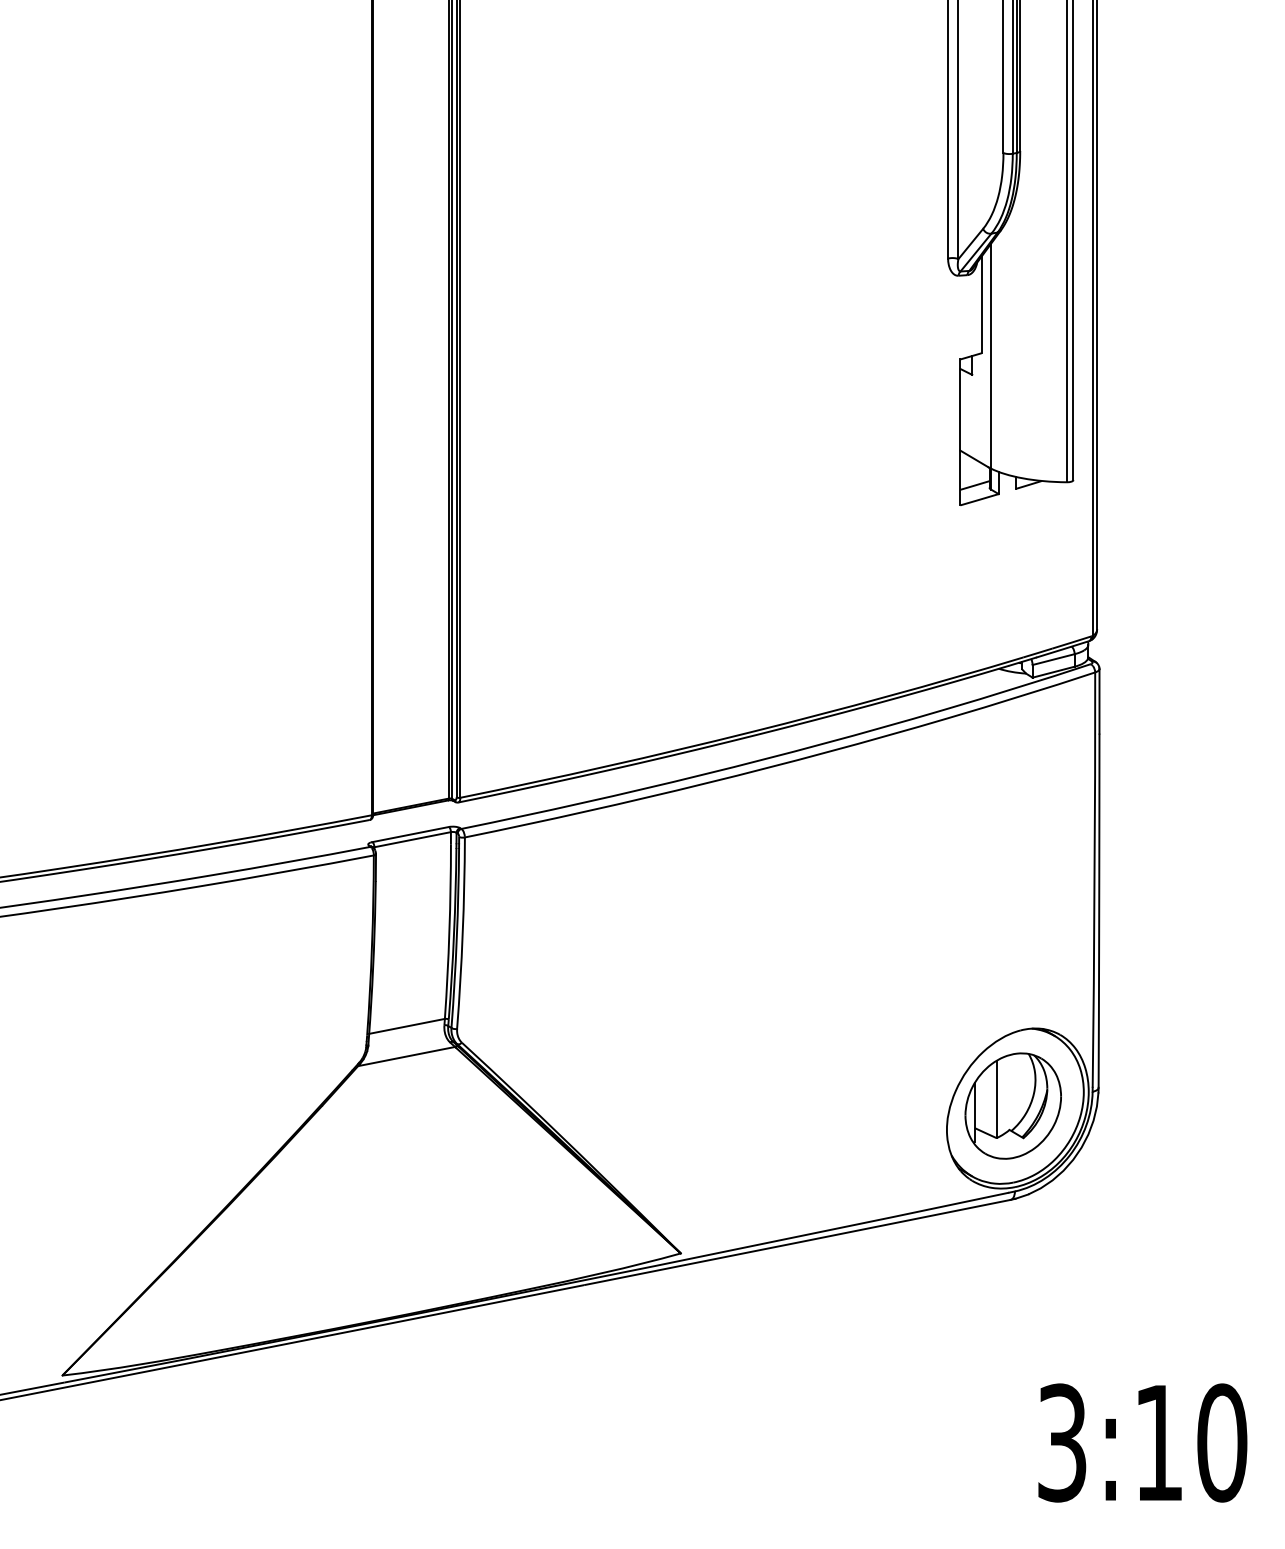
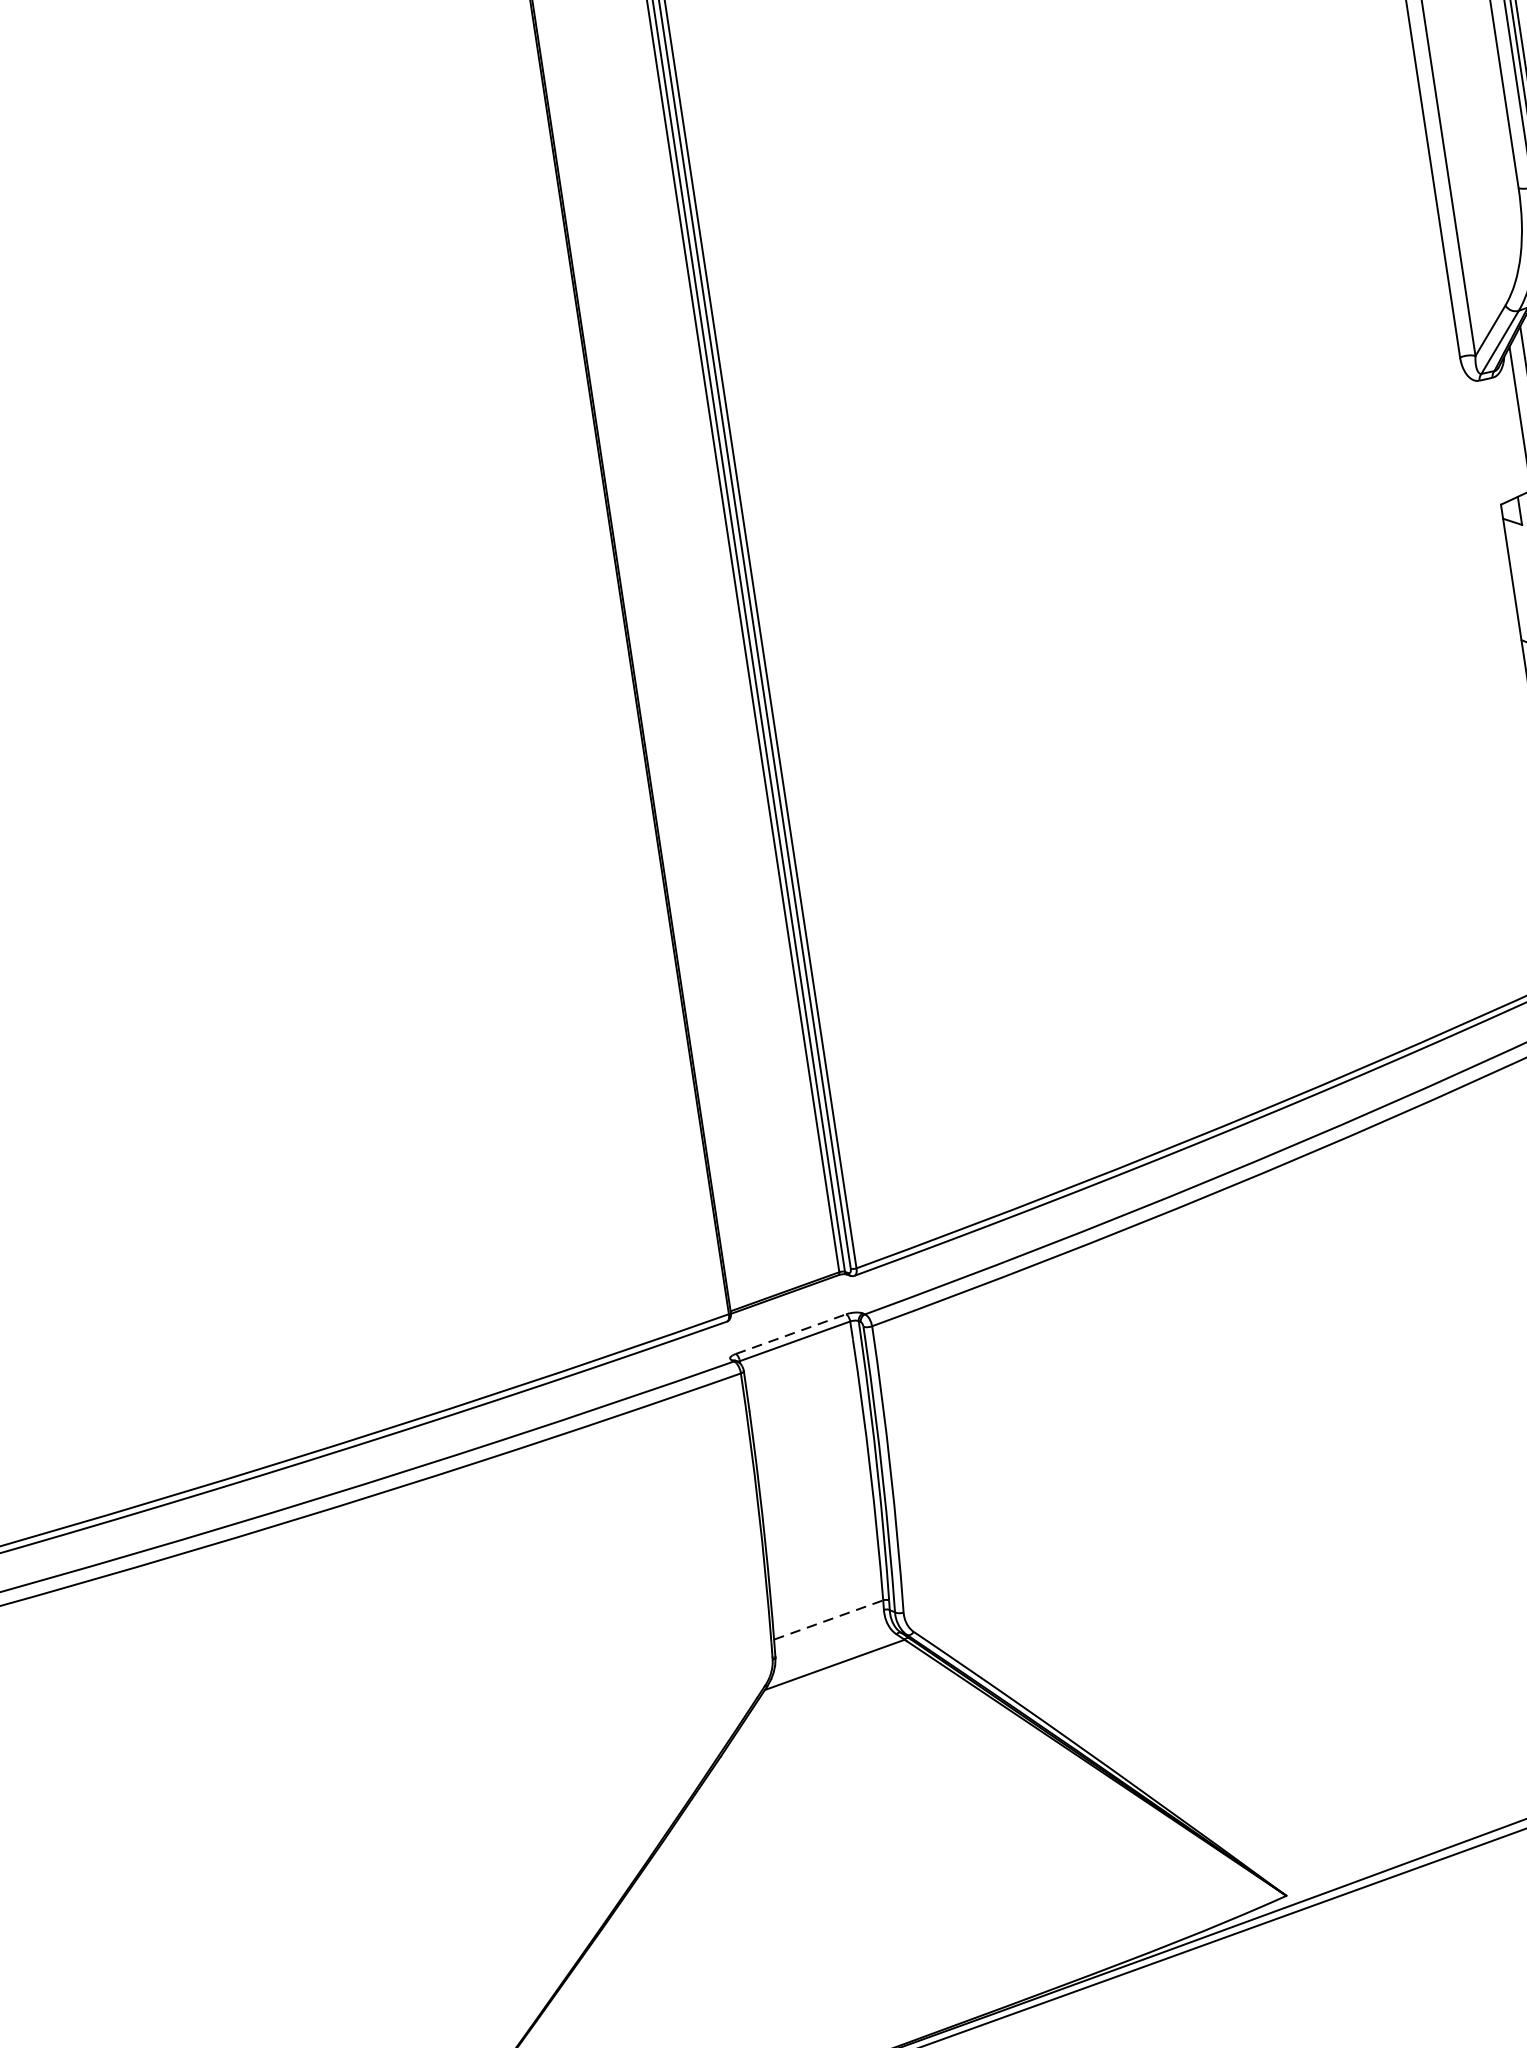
line: (411, 834) -> (792, 1333), solid -> dashed
line: (407, 1026) -> (829, 1620), solid -> dashed

